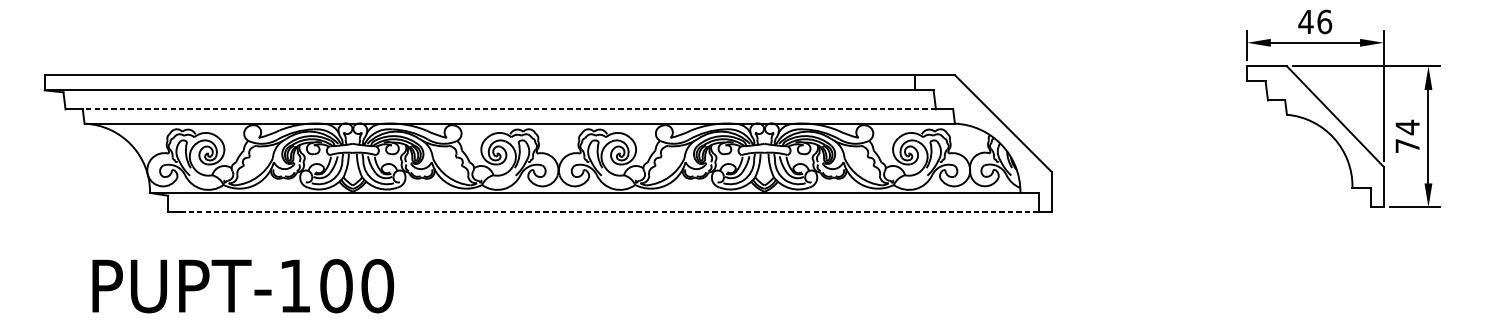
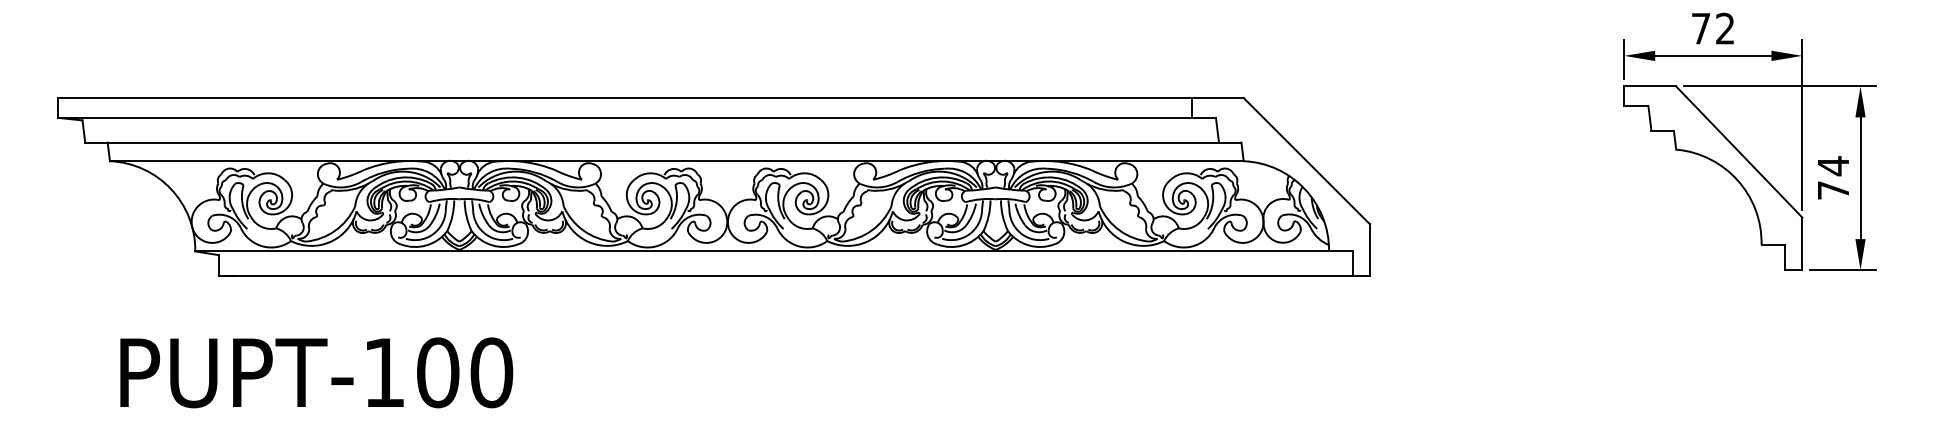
text: (1315, 21) -> (1713, 28), 46 -> 72
line: (509, 109) -> (663, 142), dashed -> solid
line: (603, 212) -> (785, 276), dashed -> solid

